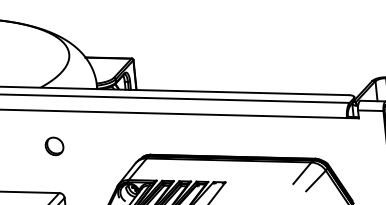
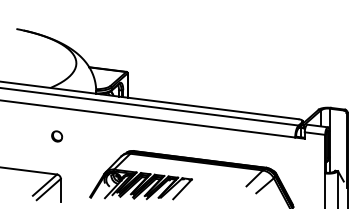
part: (55, 146) -> (57, 136), size x0.71

